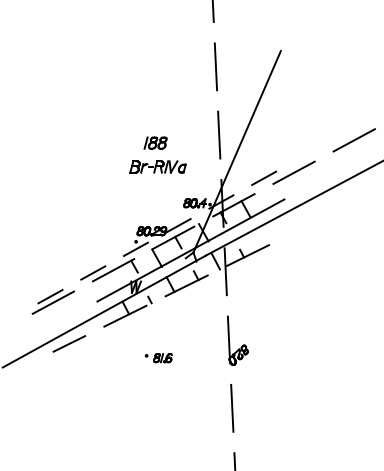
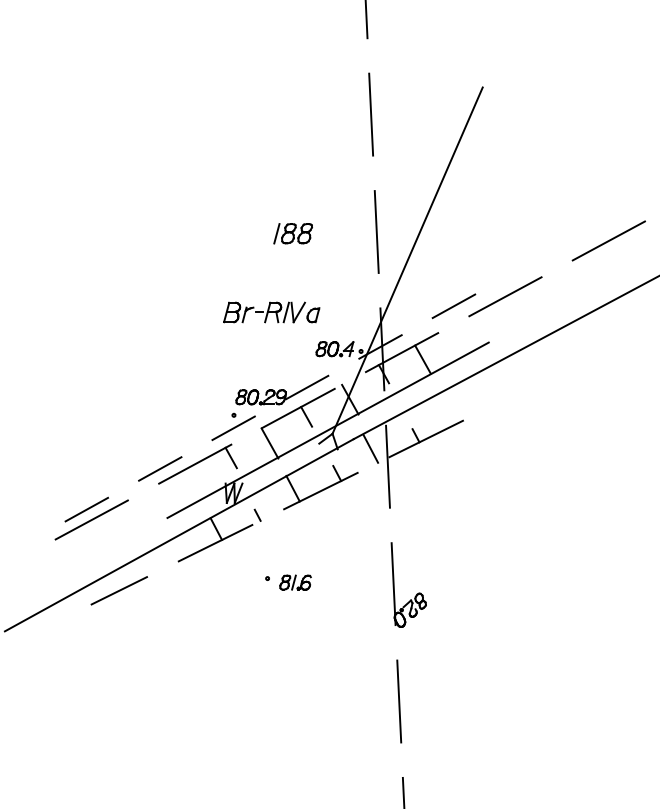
part: (155, 142) -> (293, 232), moved
part: (157, 166) -> (270, 311), moved
part: (158, 358) -> (287, 583), moved

